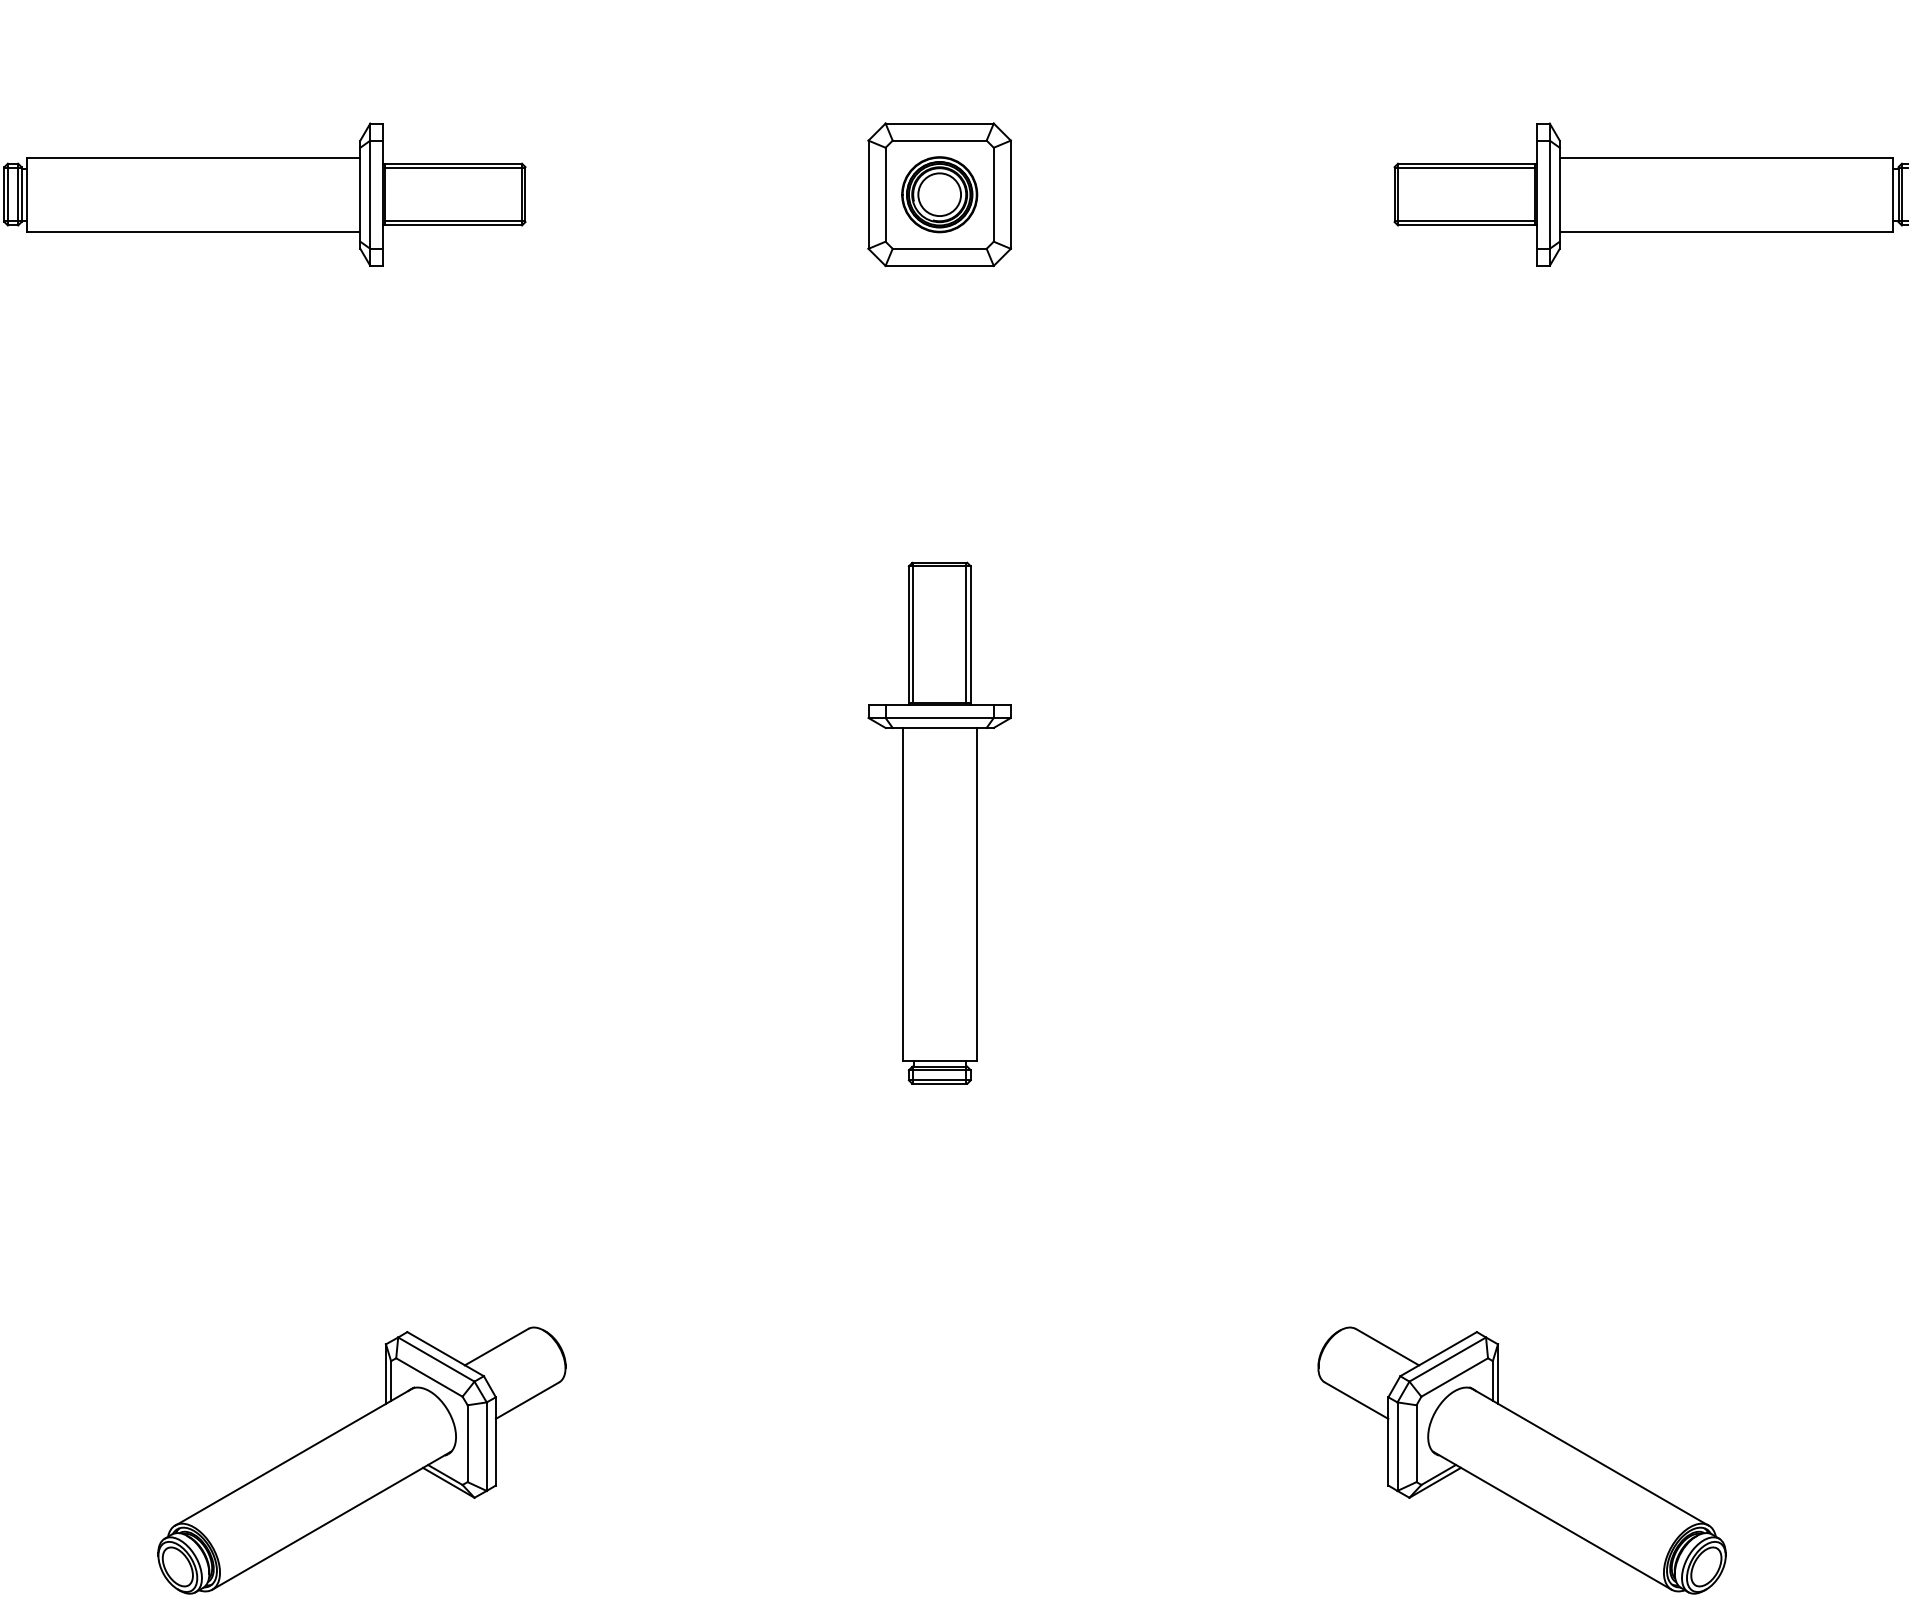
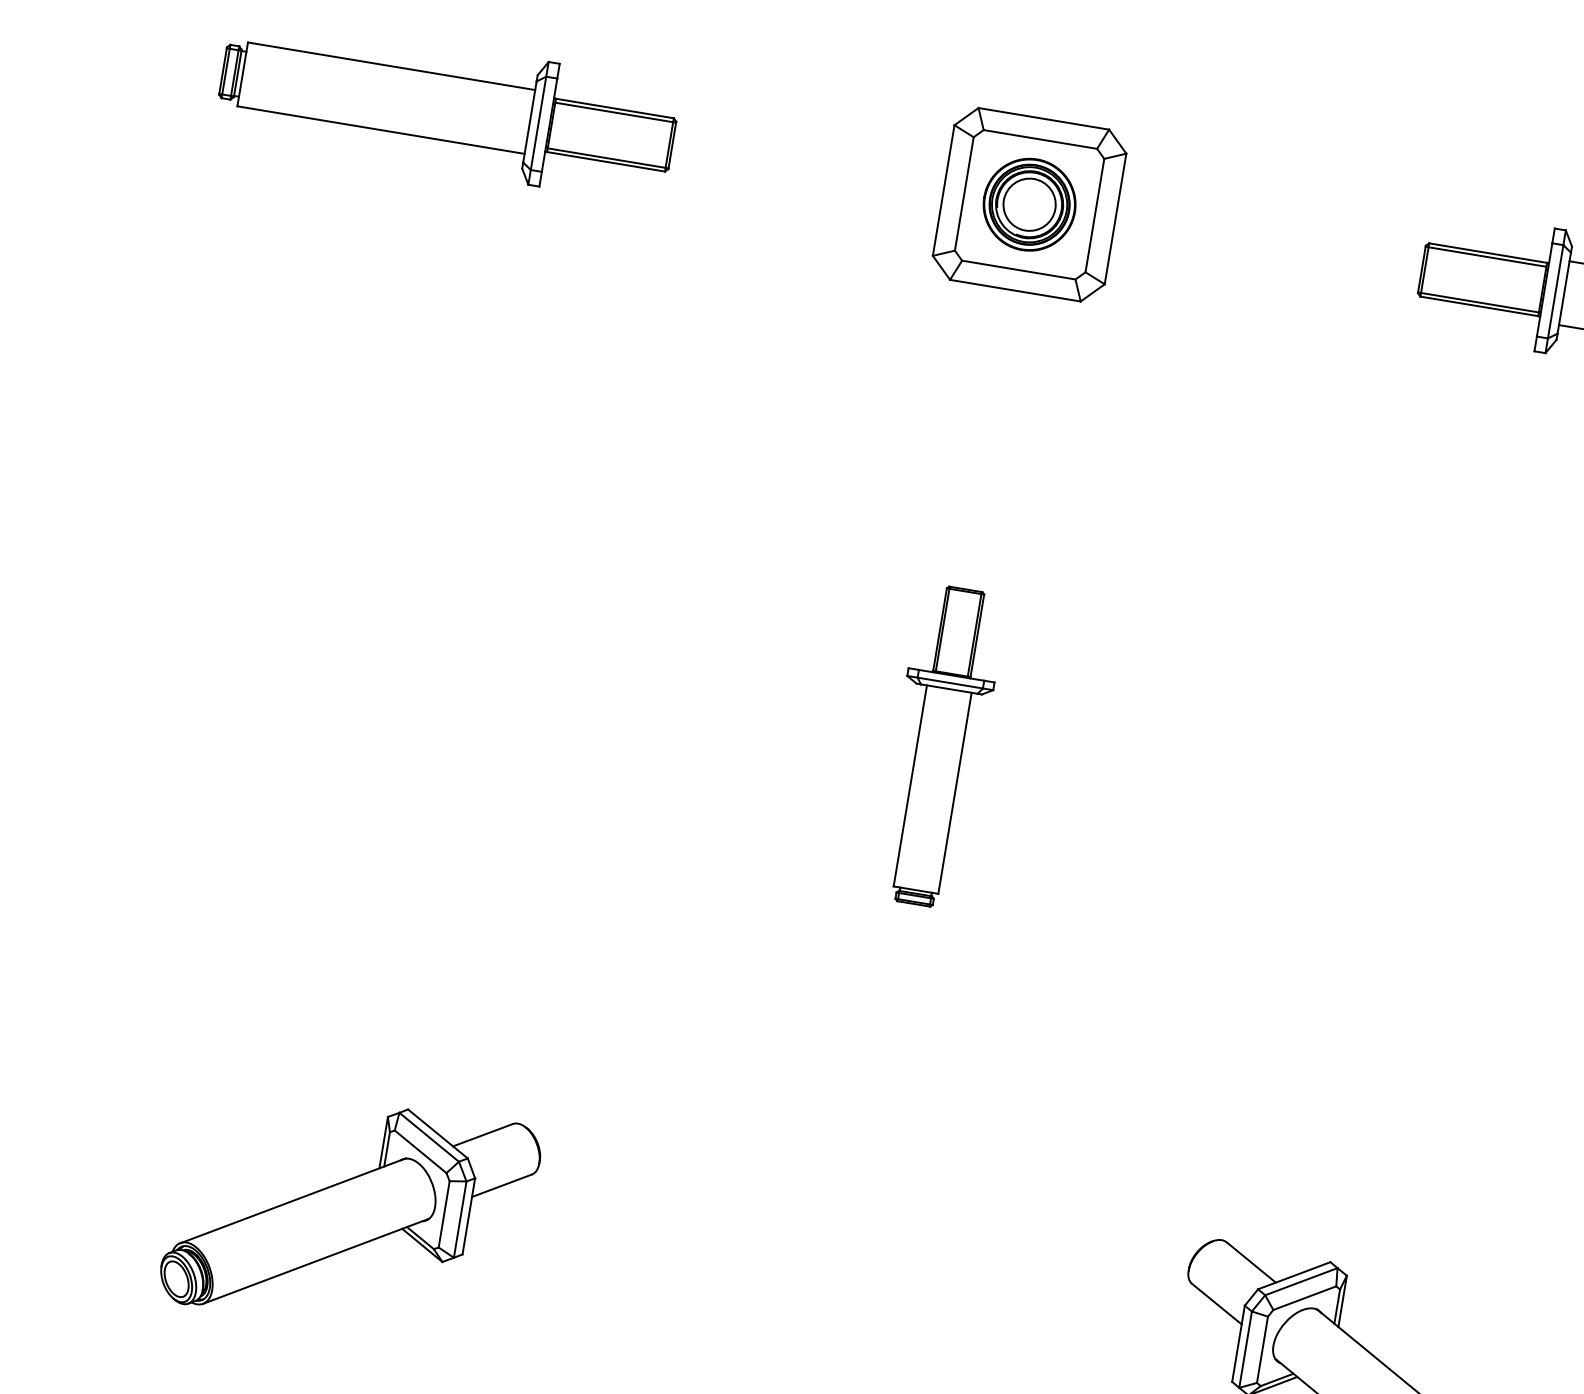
part: (939, 194) -> (1029, 204), size x1.4
part: (939, 822) -> (939, 746), size x0.7

